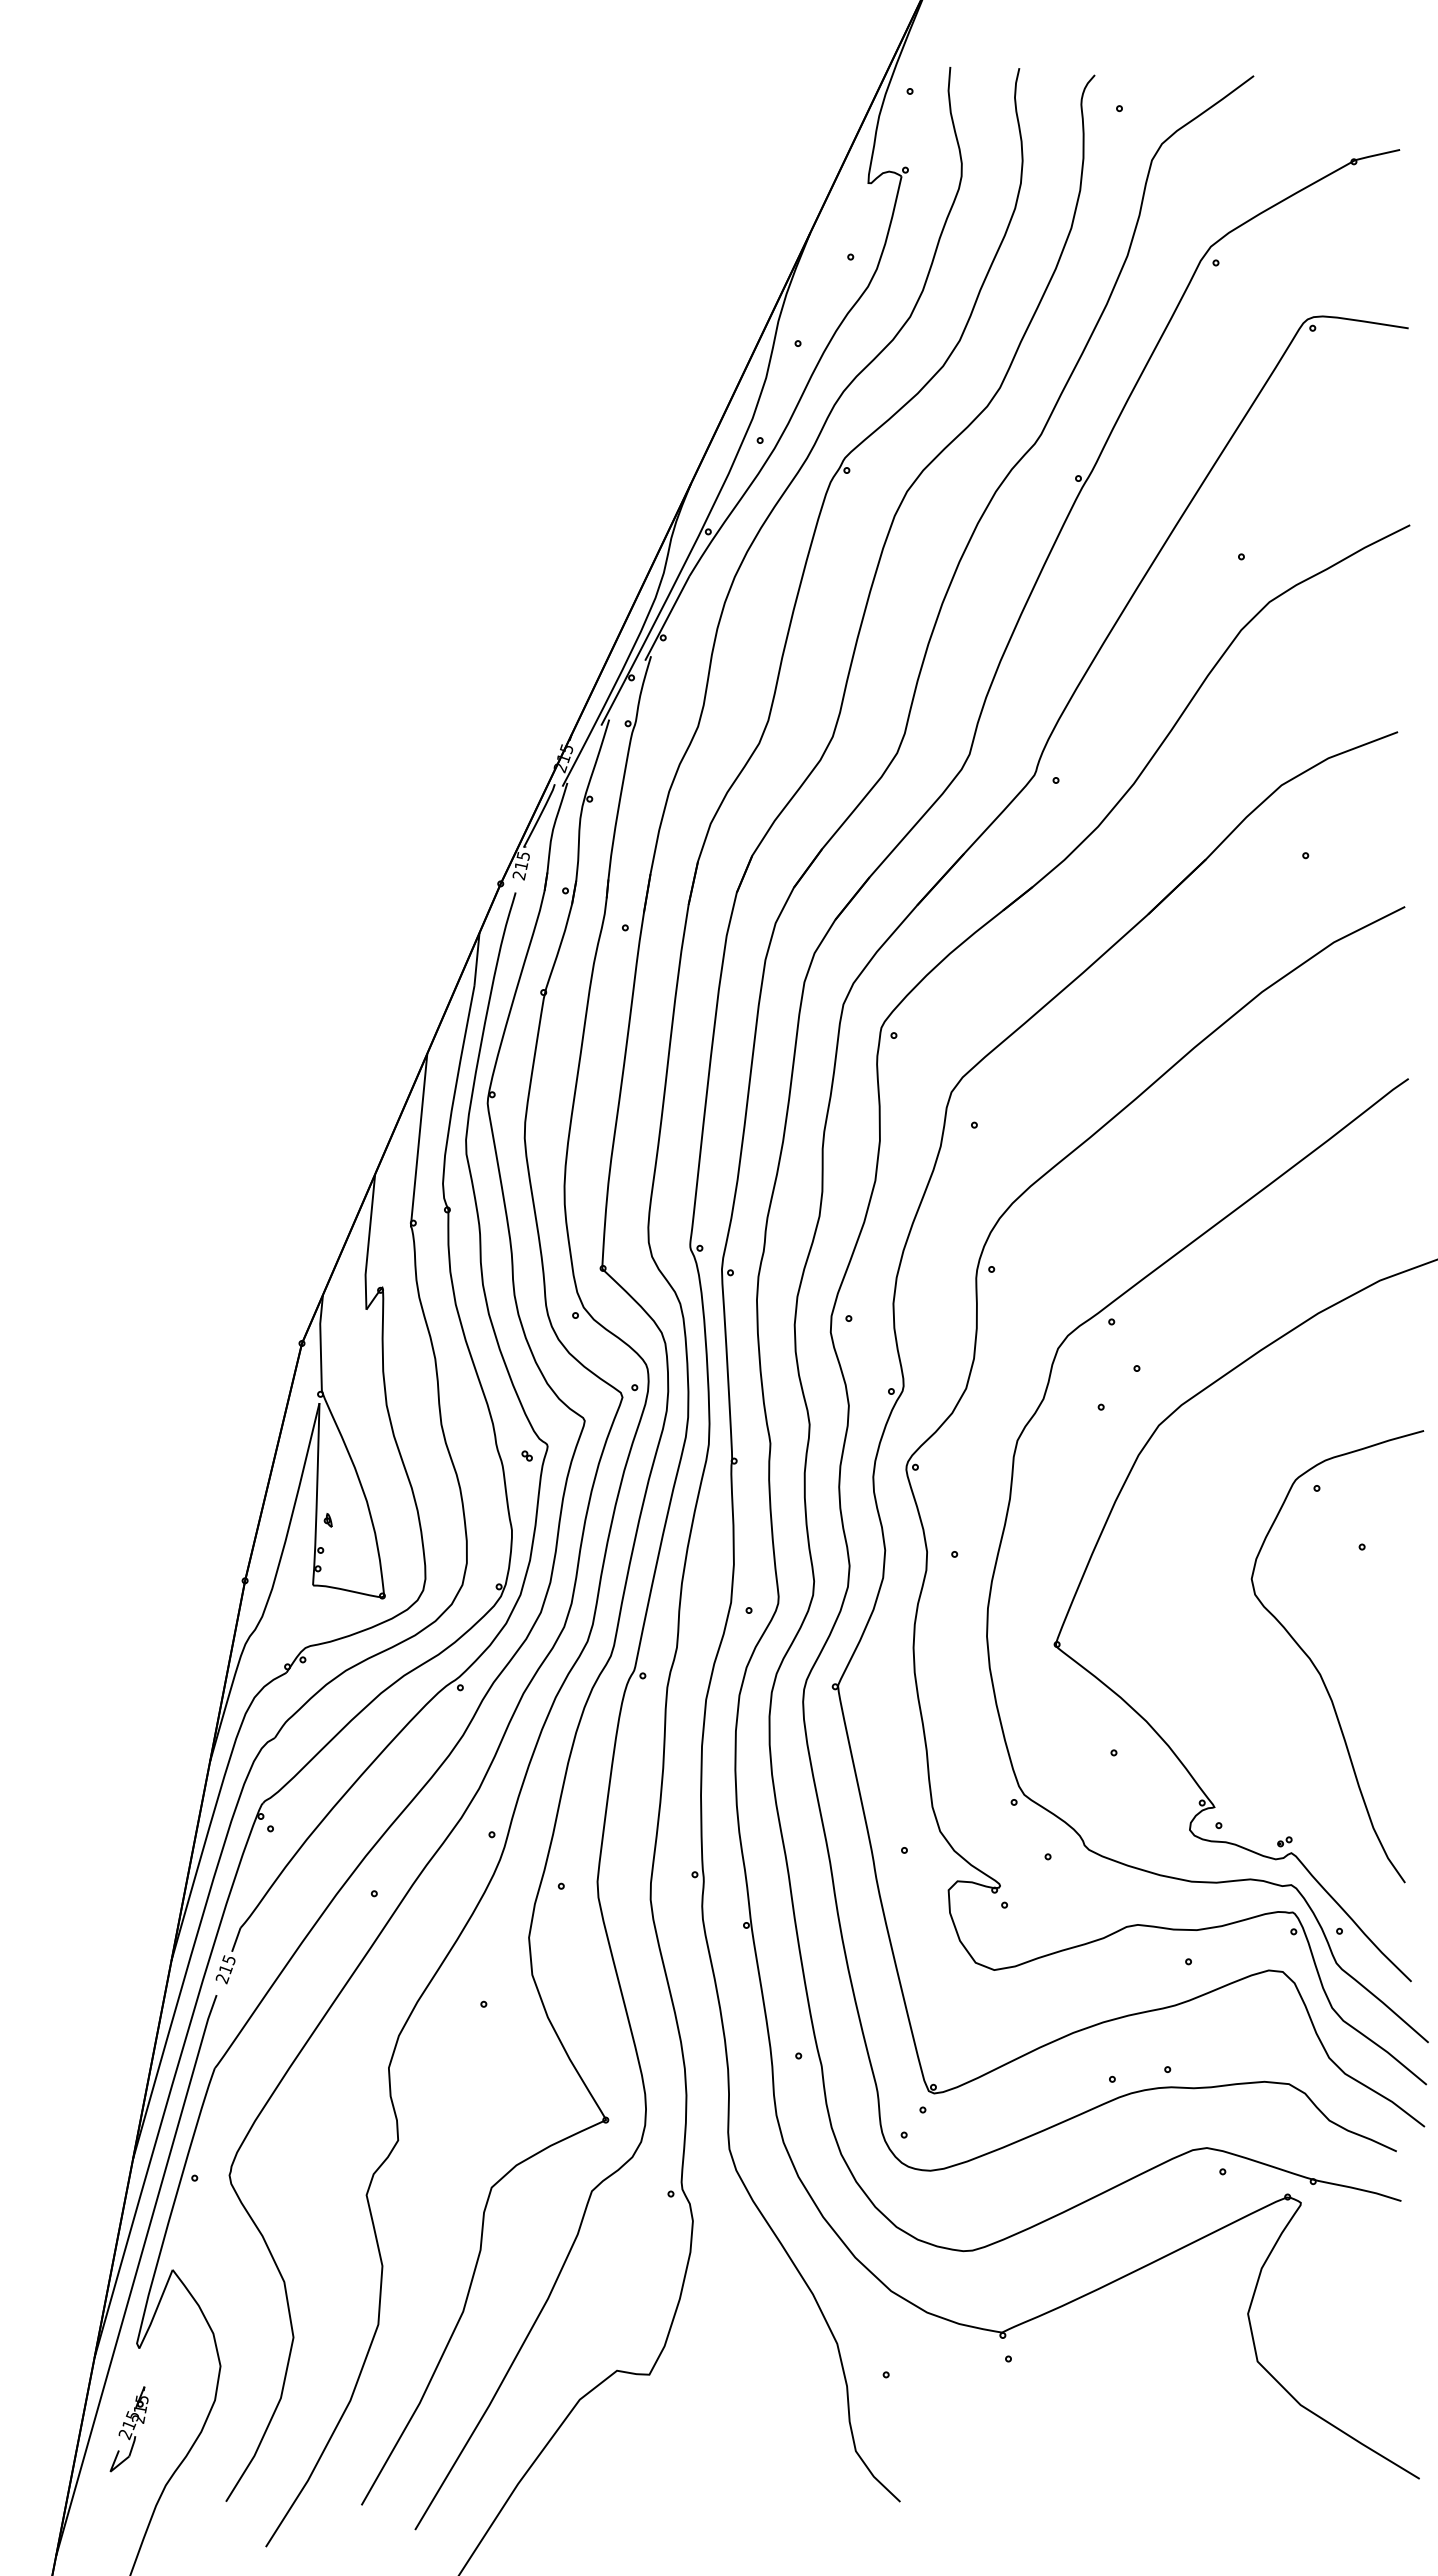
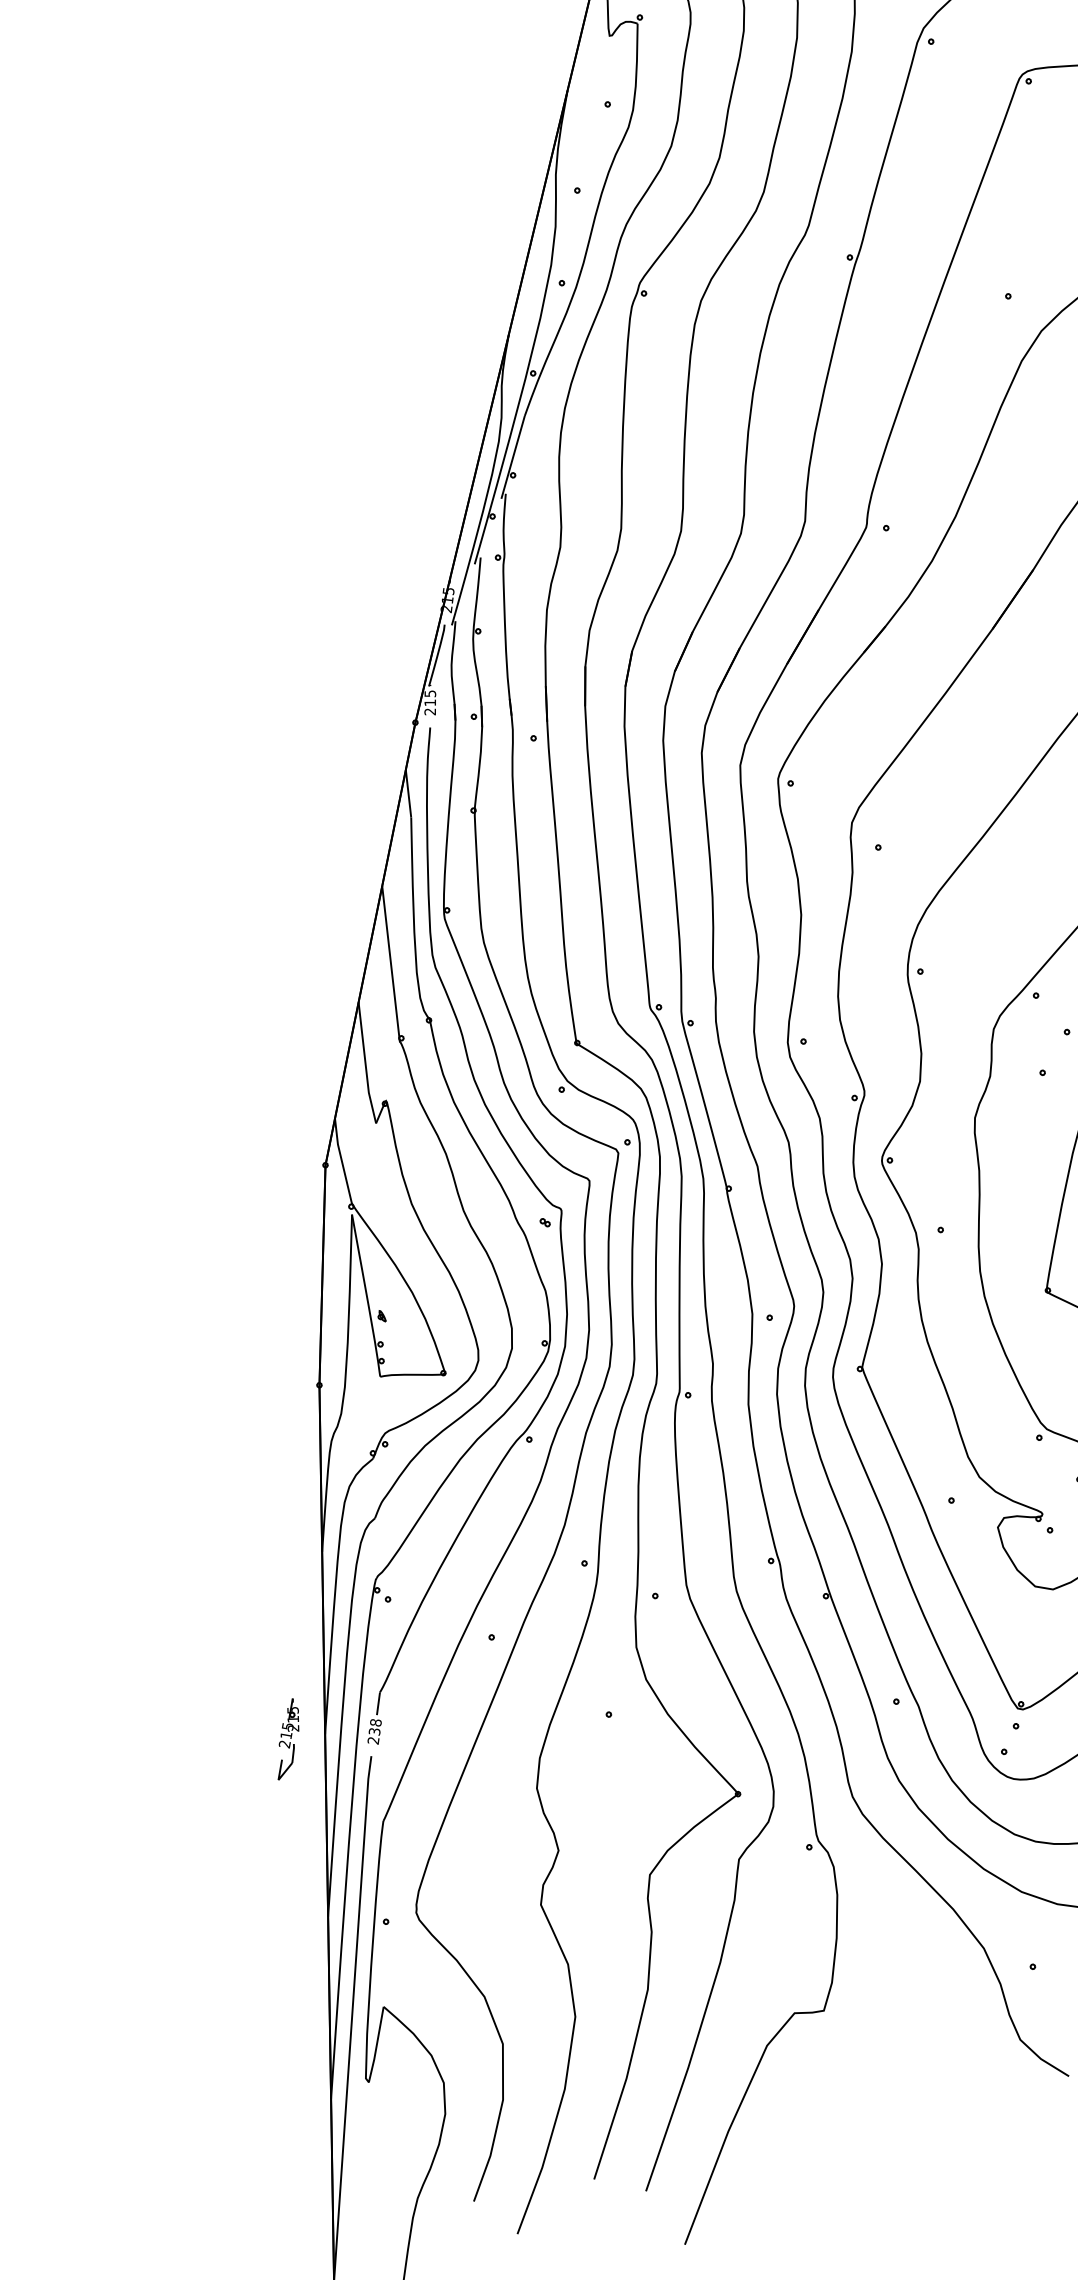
text: (227, 1964) -> (375, 1727), 215 -> 238
part: (128, 2429) -> (286, 1739), moved

